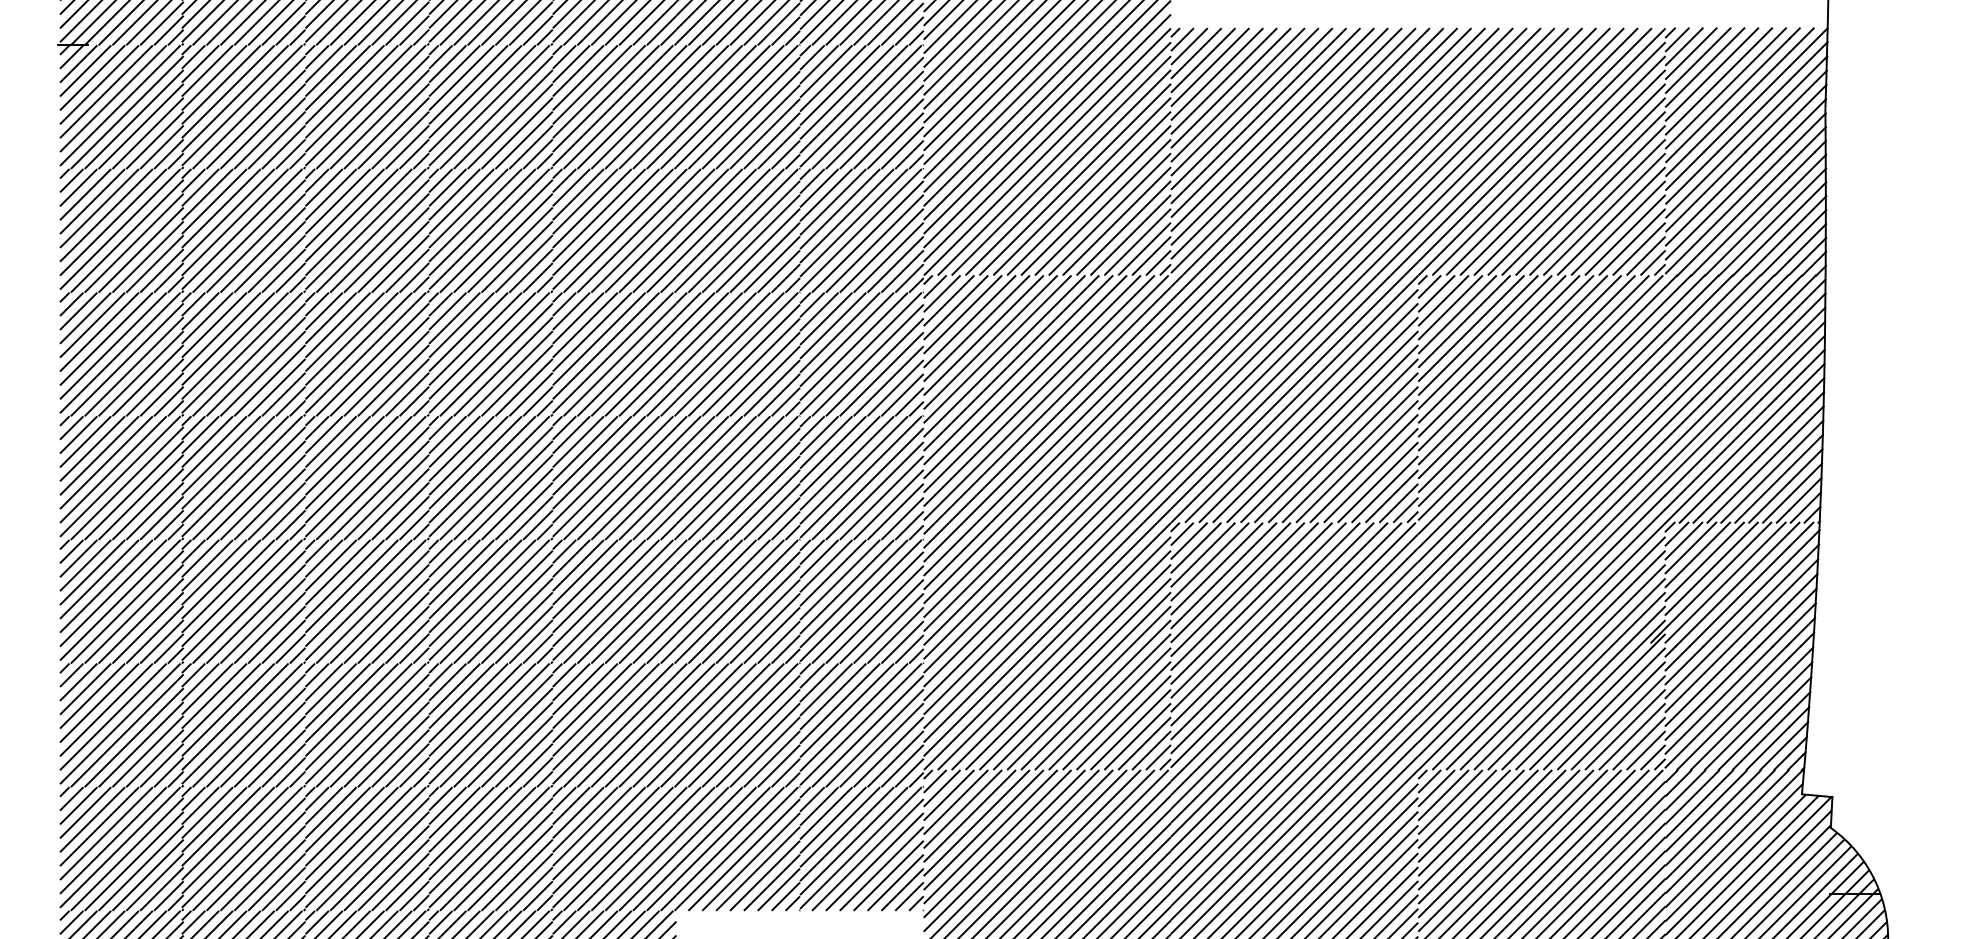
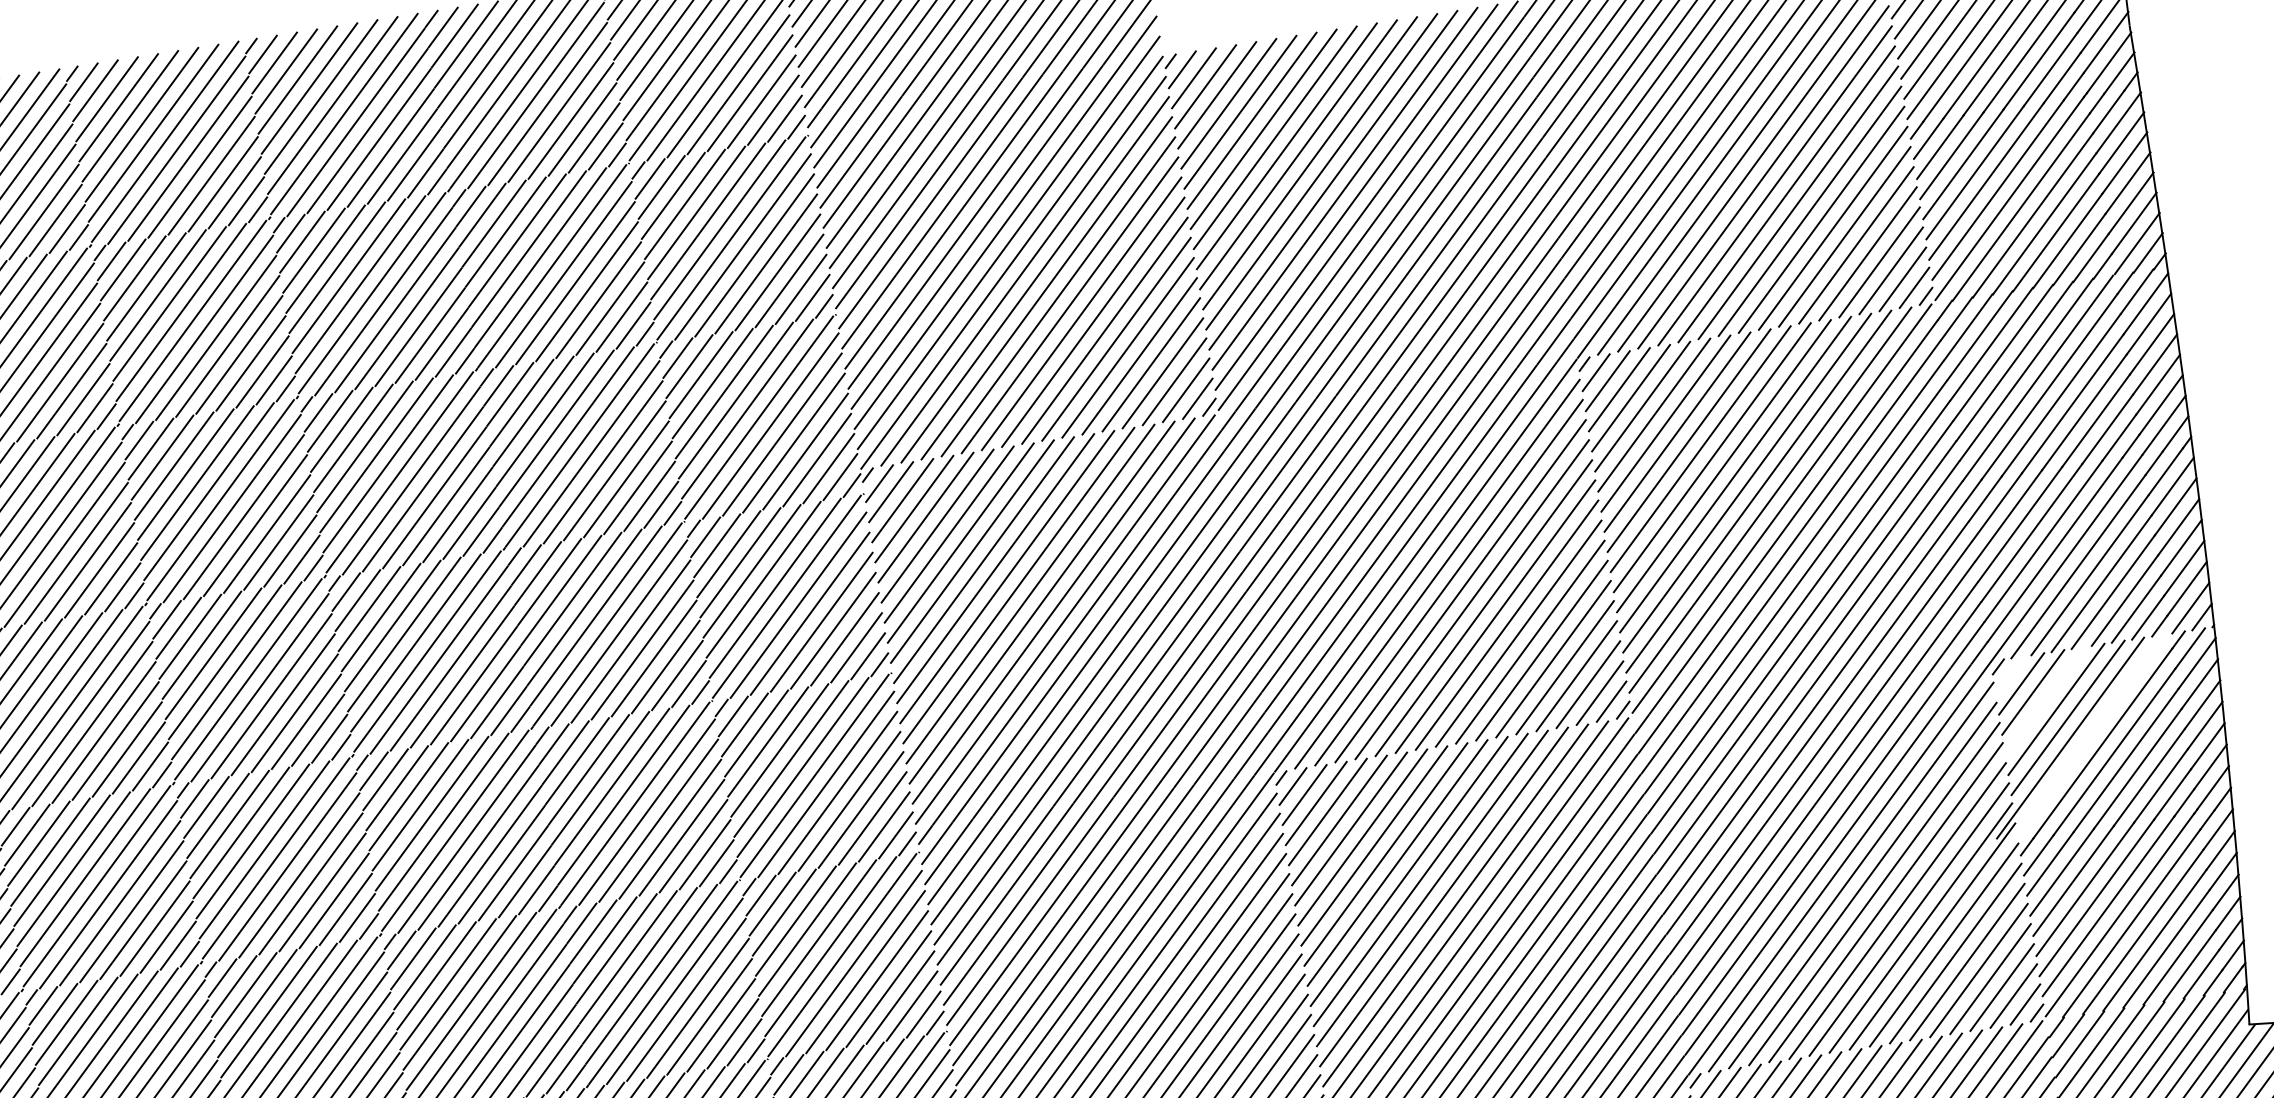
line: (1676, 533) -> (2009, 674), removed
line: (1697, 554) -> (2044, 700), removed
line: (1725, 582) -> (2091, 734), removed

